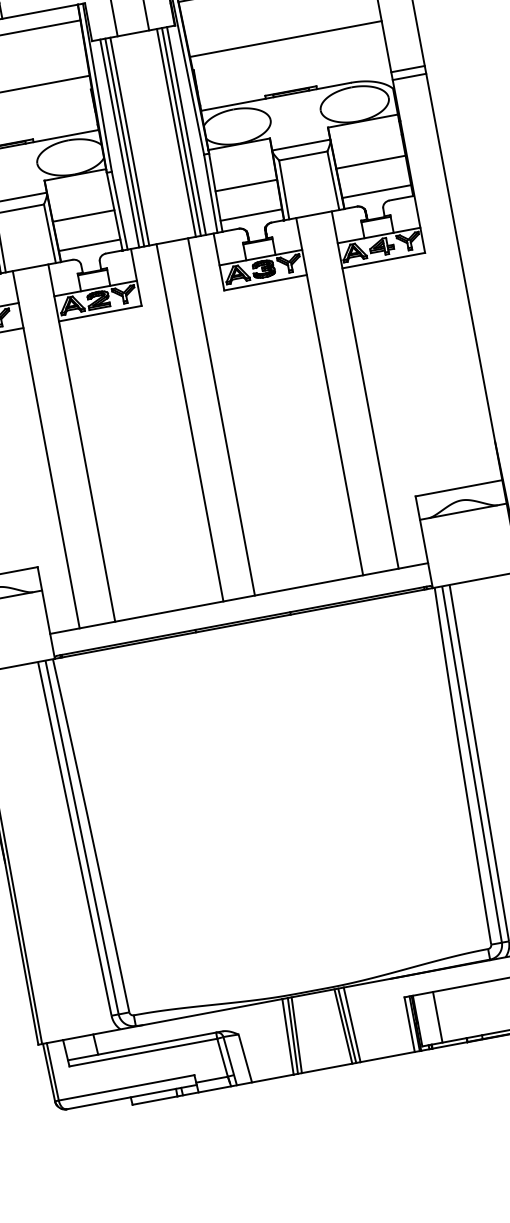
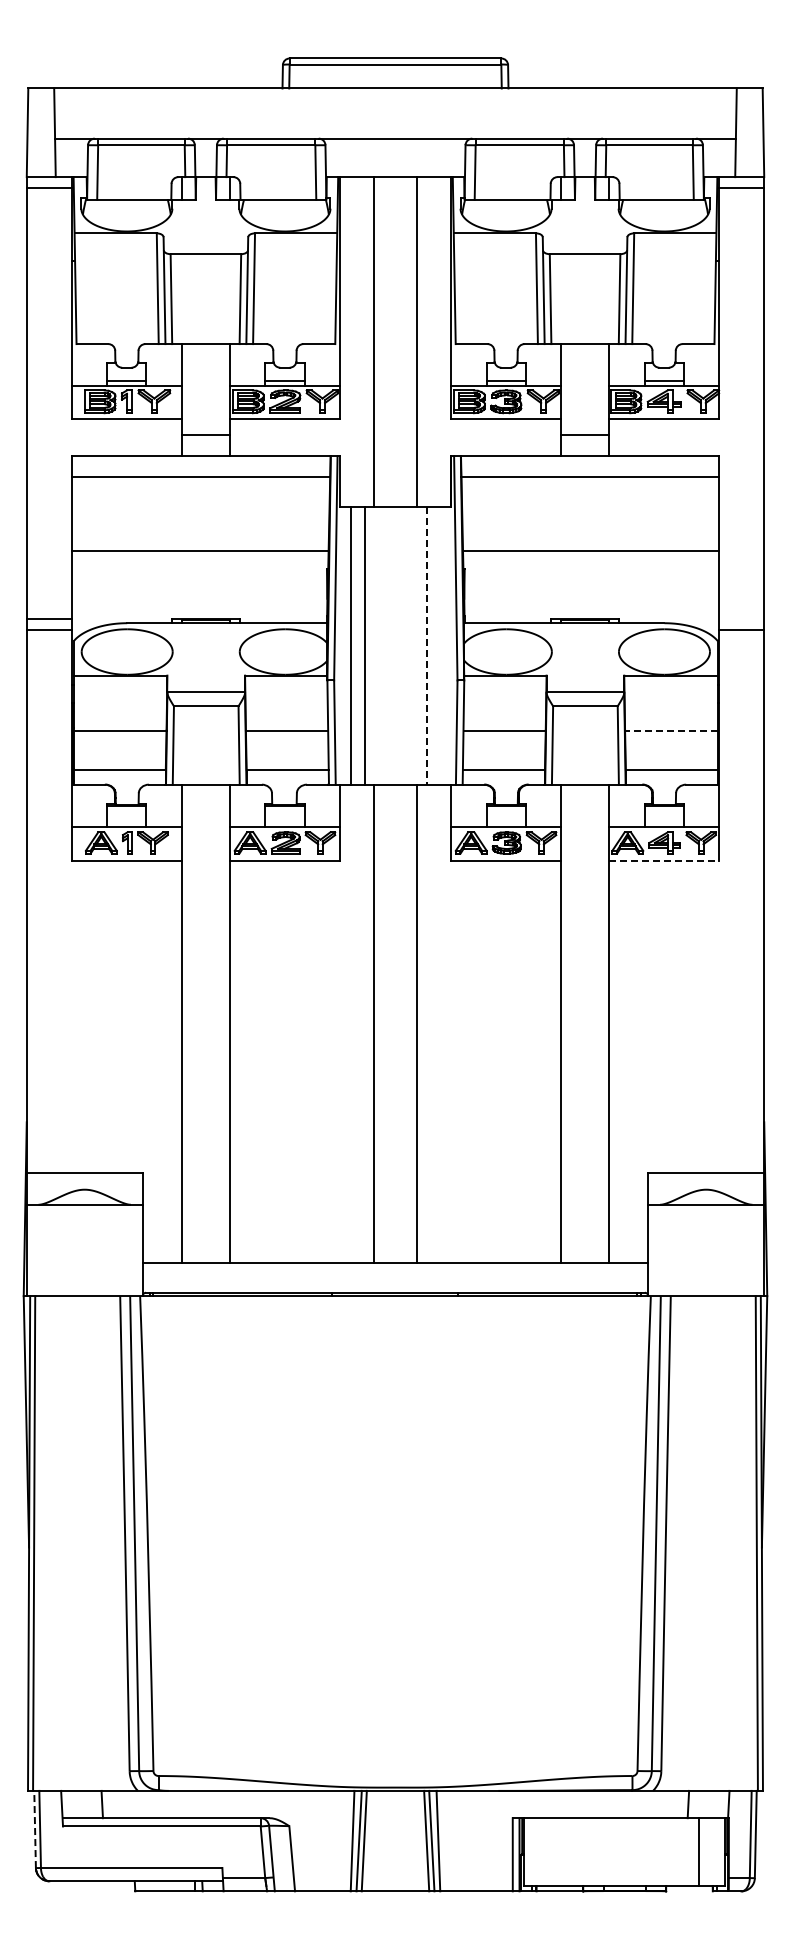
line: (407, 69) -> (741, 619), removed
line: (186, 130) -> (440, 645), removed
line: (181, 131) -> (433, 645), removed
line: (176, 133) -> (427, 646), solid -> dashed
line: (124, 142) -> (357, 645), removed
line: (370, 162) -> (670, 730), solid -> dashed
line: (383, 260) -> (664, 860), solid -> dashed
line: (437, 1016) -> (550, 1851), removed
line: (49, 1072) -> (35, 1829), solid -> dashed

